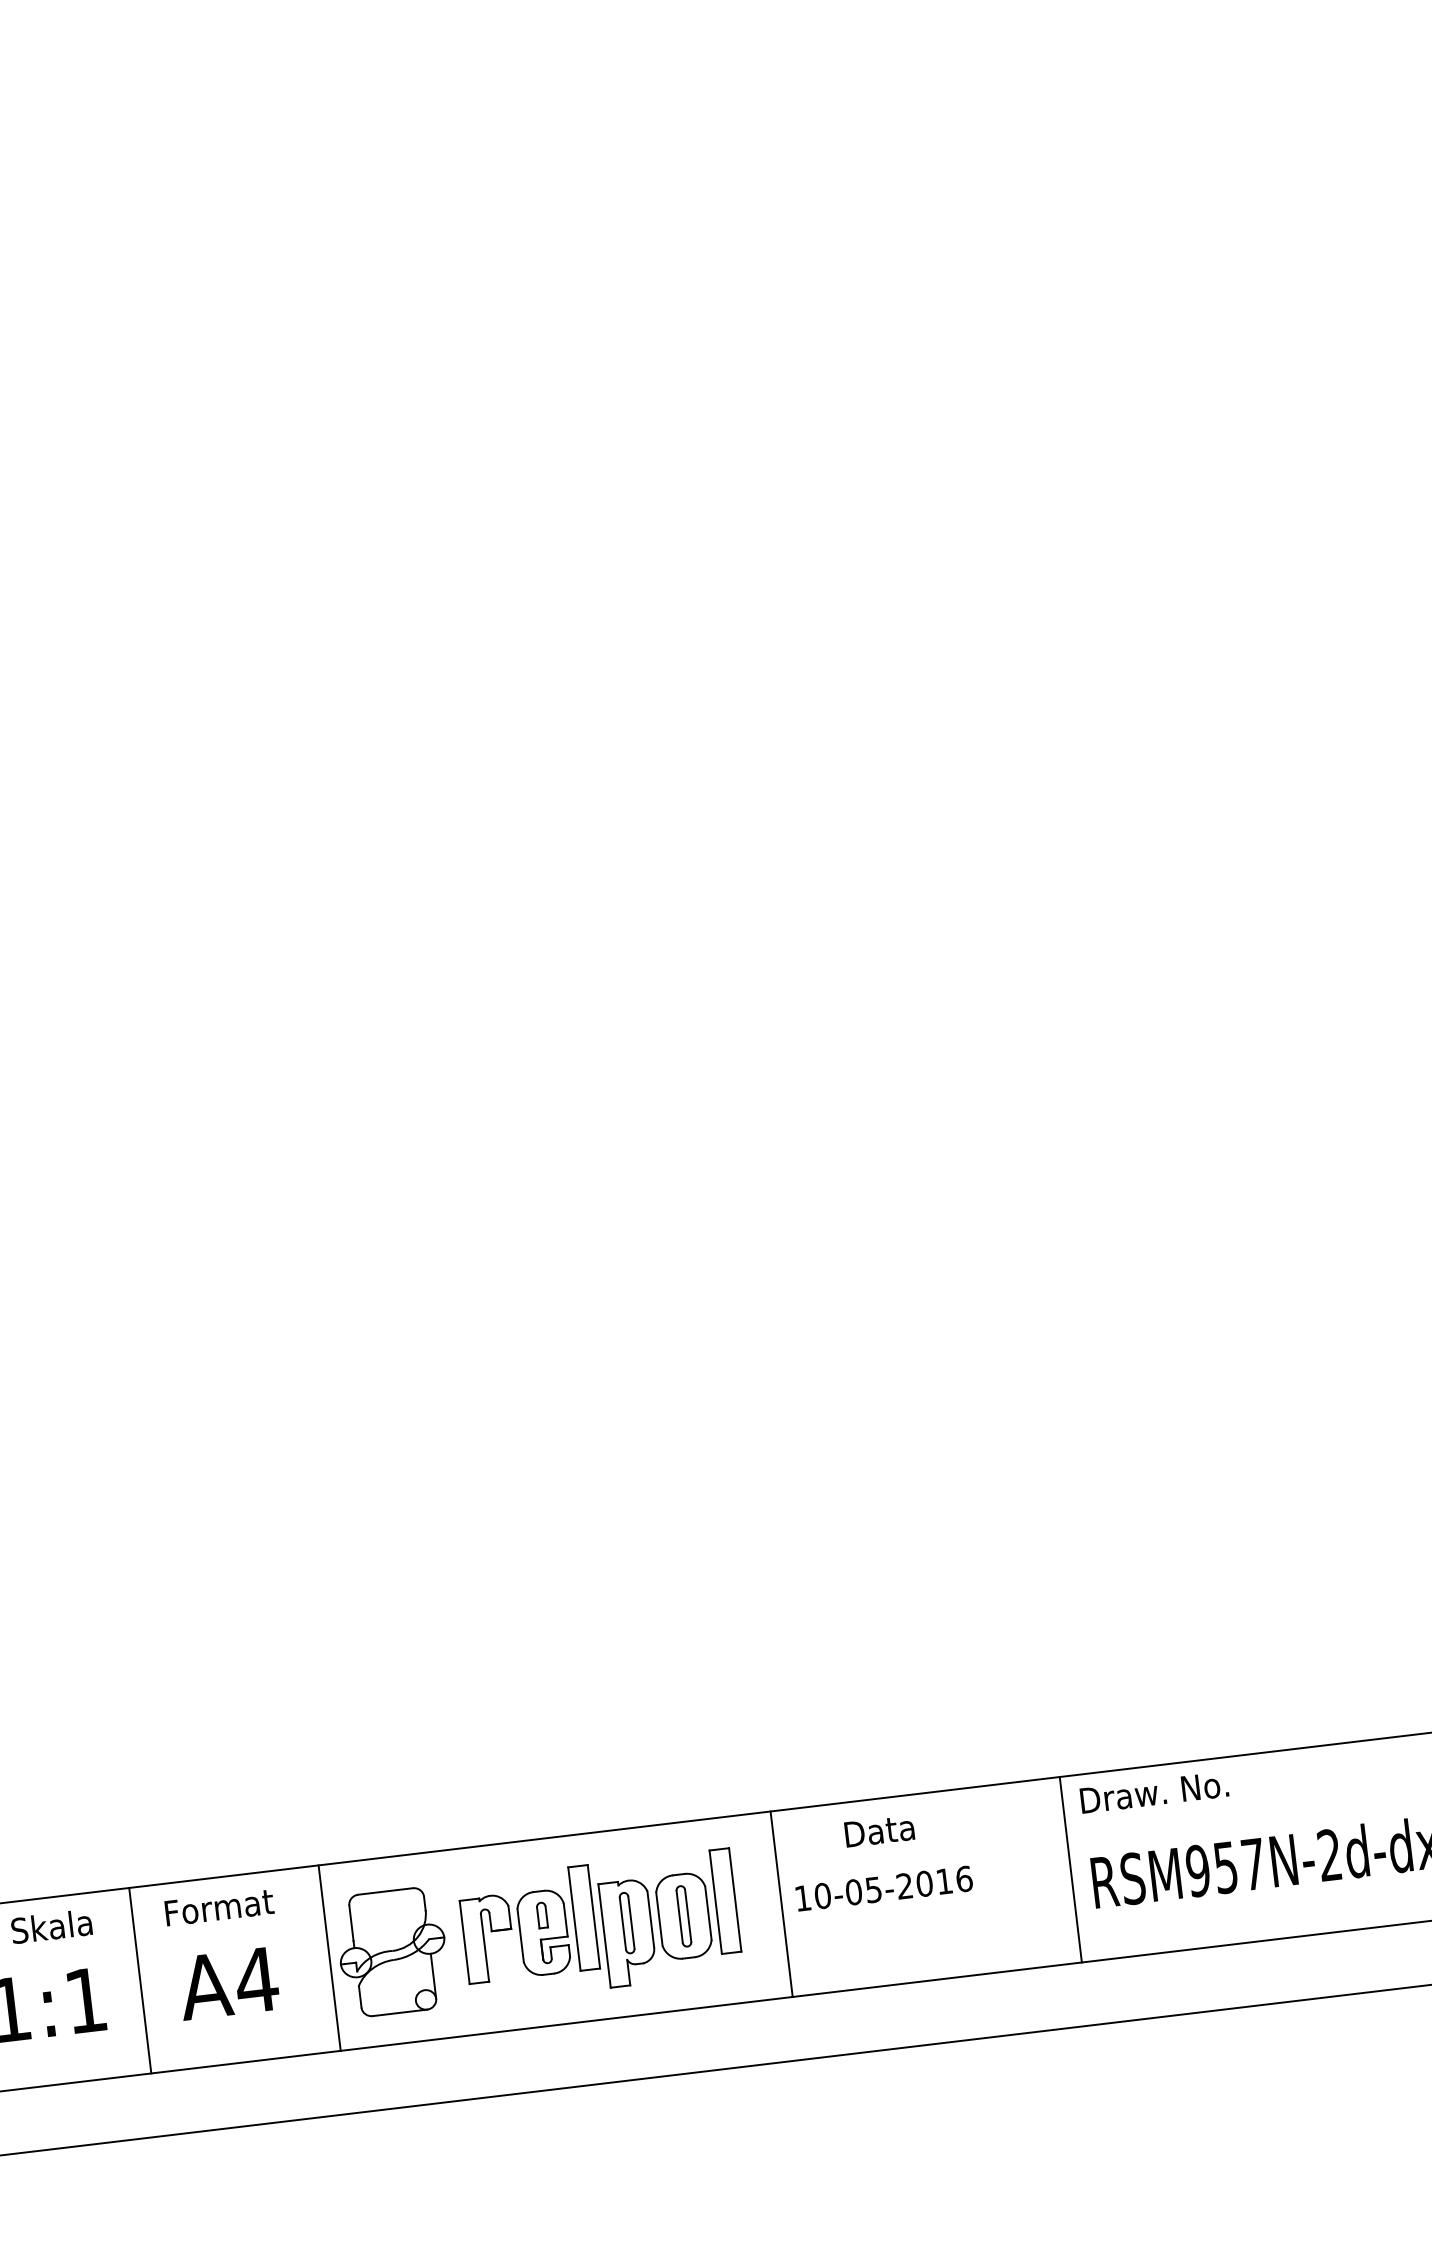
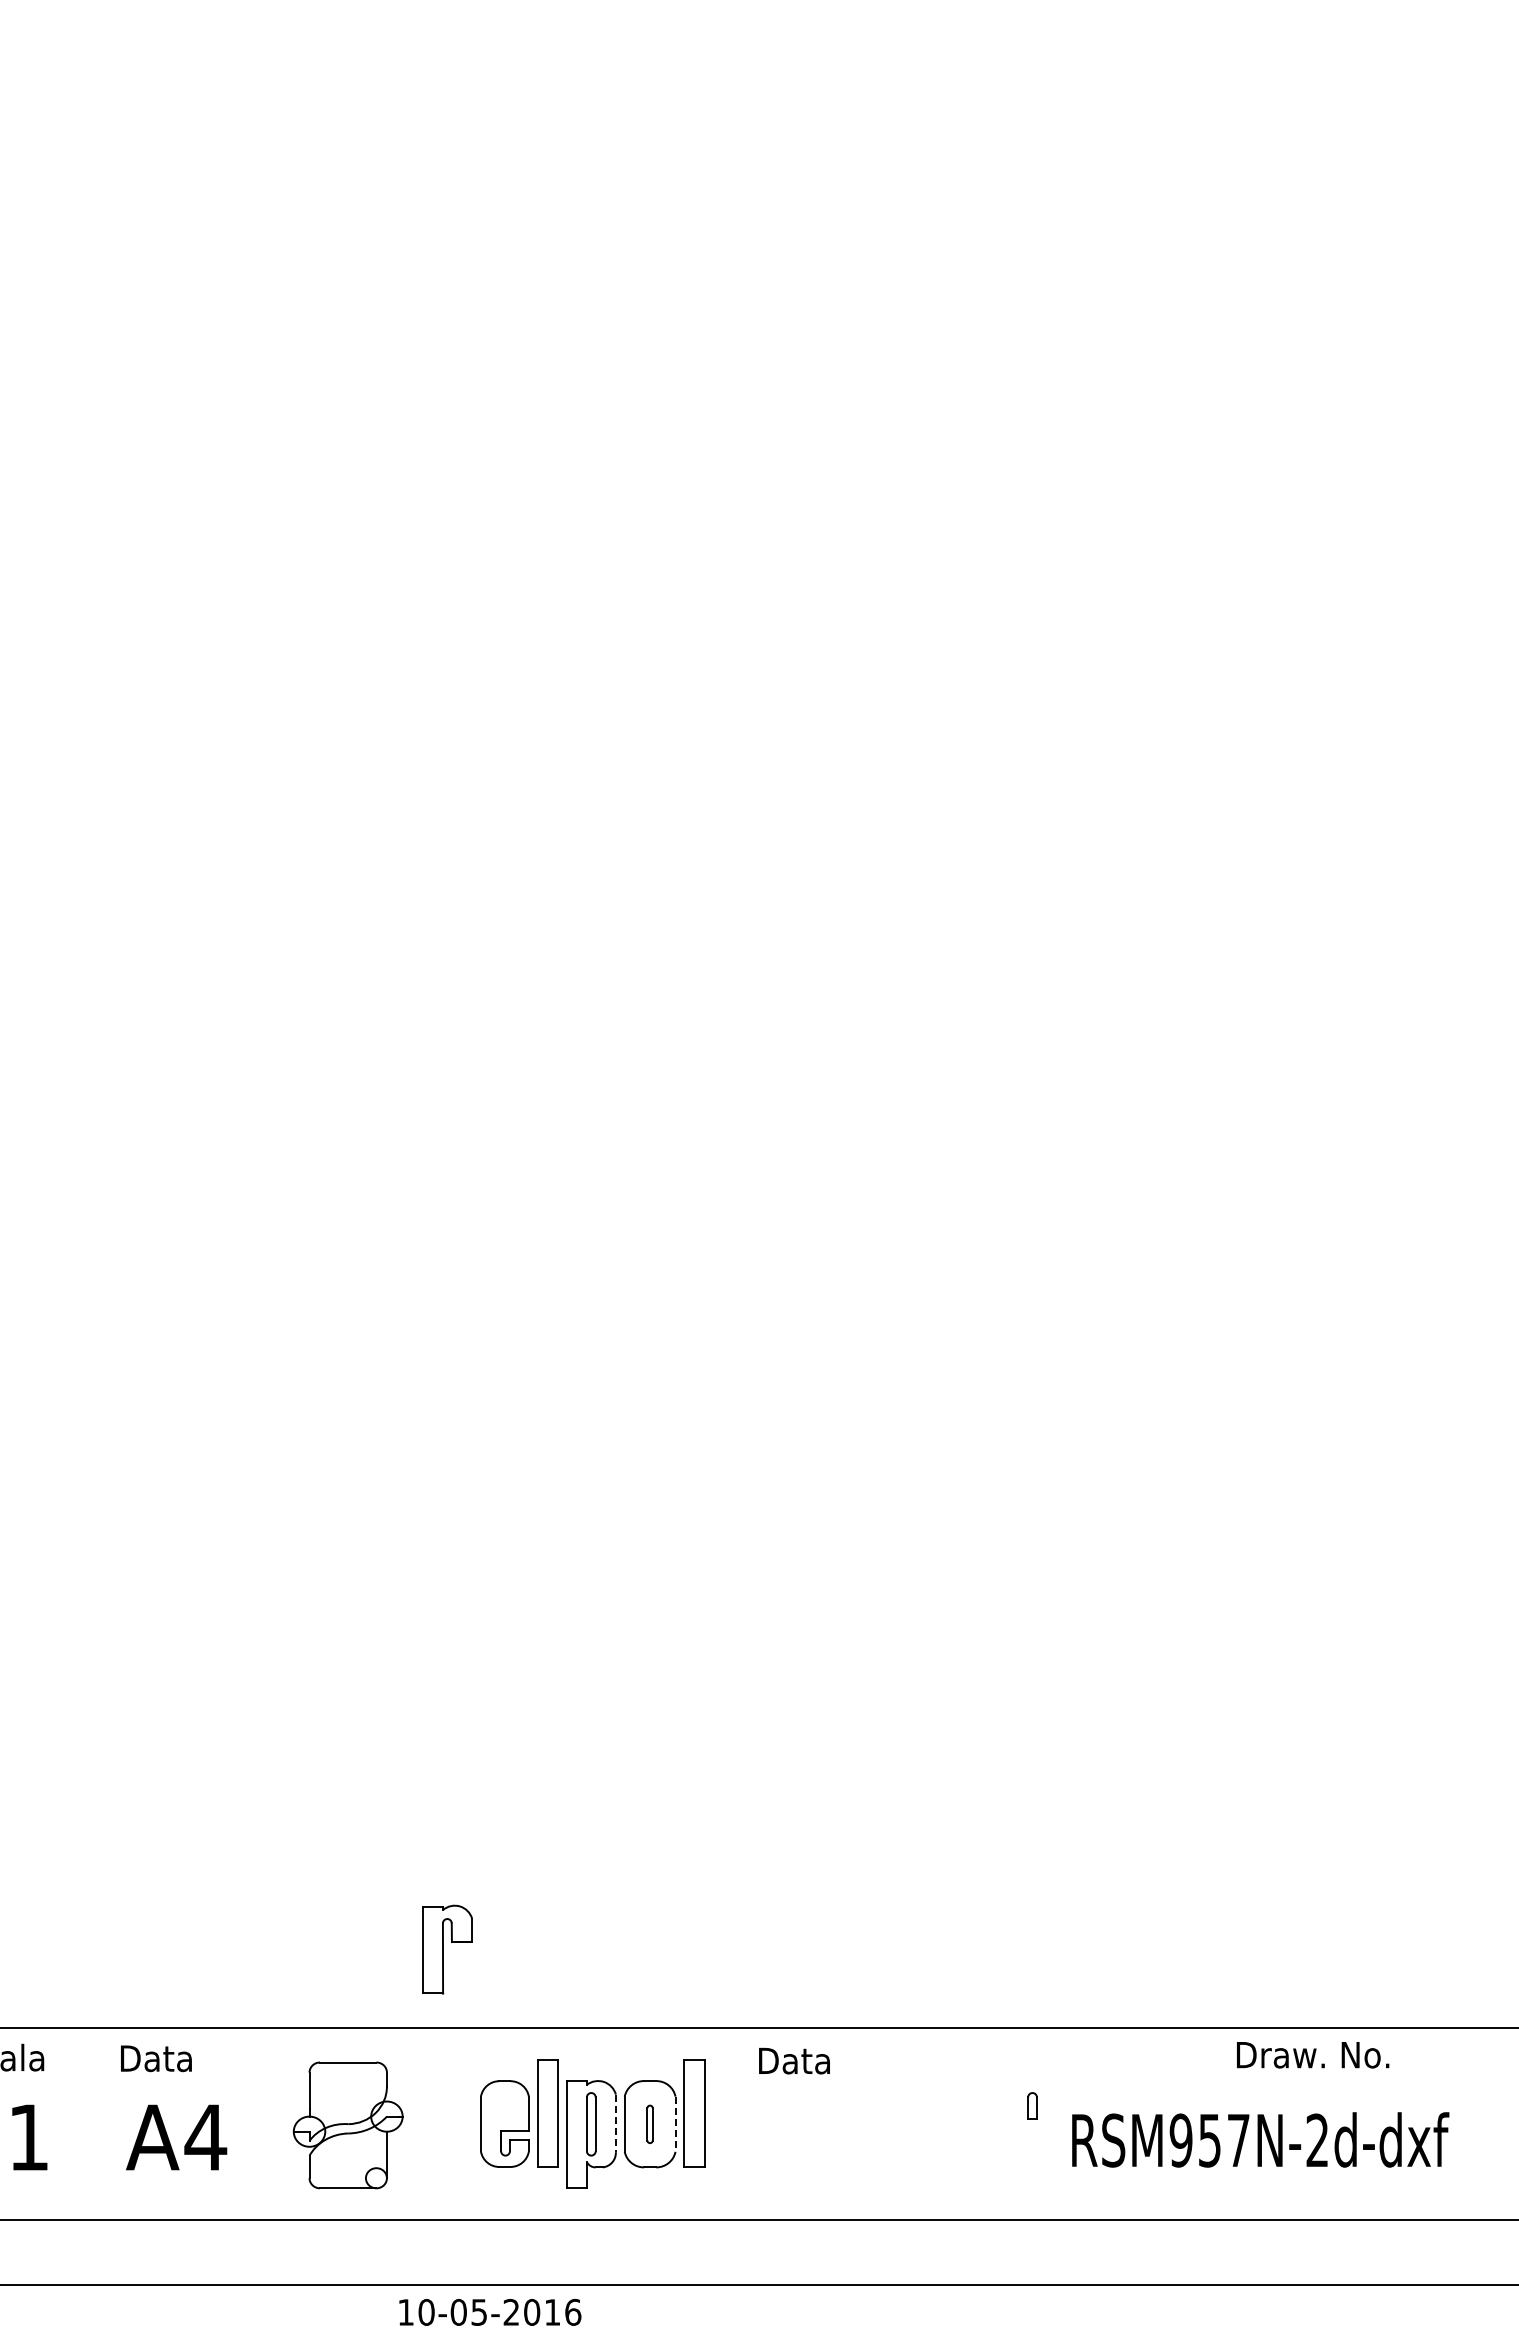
text: (1154, 1792) -> (1313, 2055), moved
text: (879, 1830) -> (794, 2060), moved
line: (1071, 1869) -> (1051, 2123), removed
text: (884, 1888) -> (490, 2312), moved
line: (781, 1903) -> (751, 2123), removed
text: (221, 1907) -> (178, 2058), Format -> Data
line: (708, 1913) -> (675, 2124), solid -> dashed
part: (542, 1914) -> (1032, 2105), moved
part: (683, 1916) -> (649, 2124), size x0.6
line: (650, 1919) -> (615, 2123), solid -> dashed
part: (488, 1938) -> (447, 1949), moved
line: (330, 1957) -> (283, 2123), removed
line: (140, 1980) -> (86, 2123), removed

